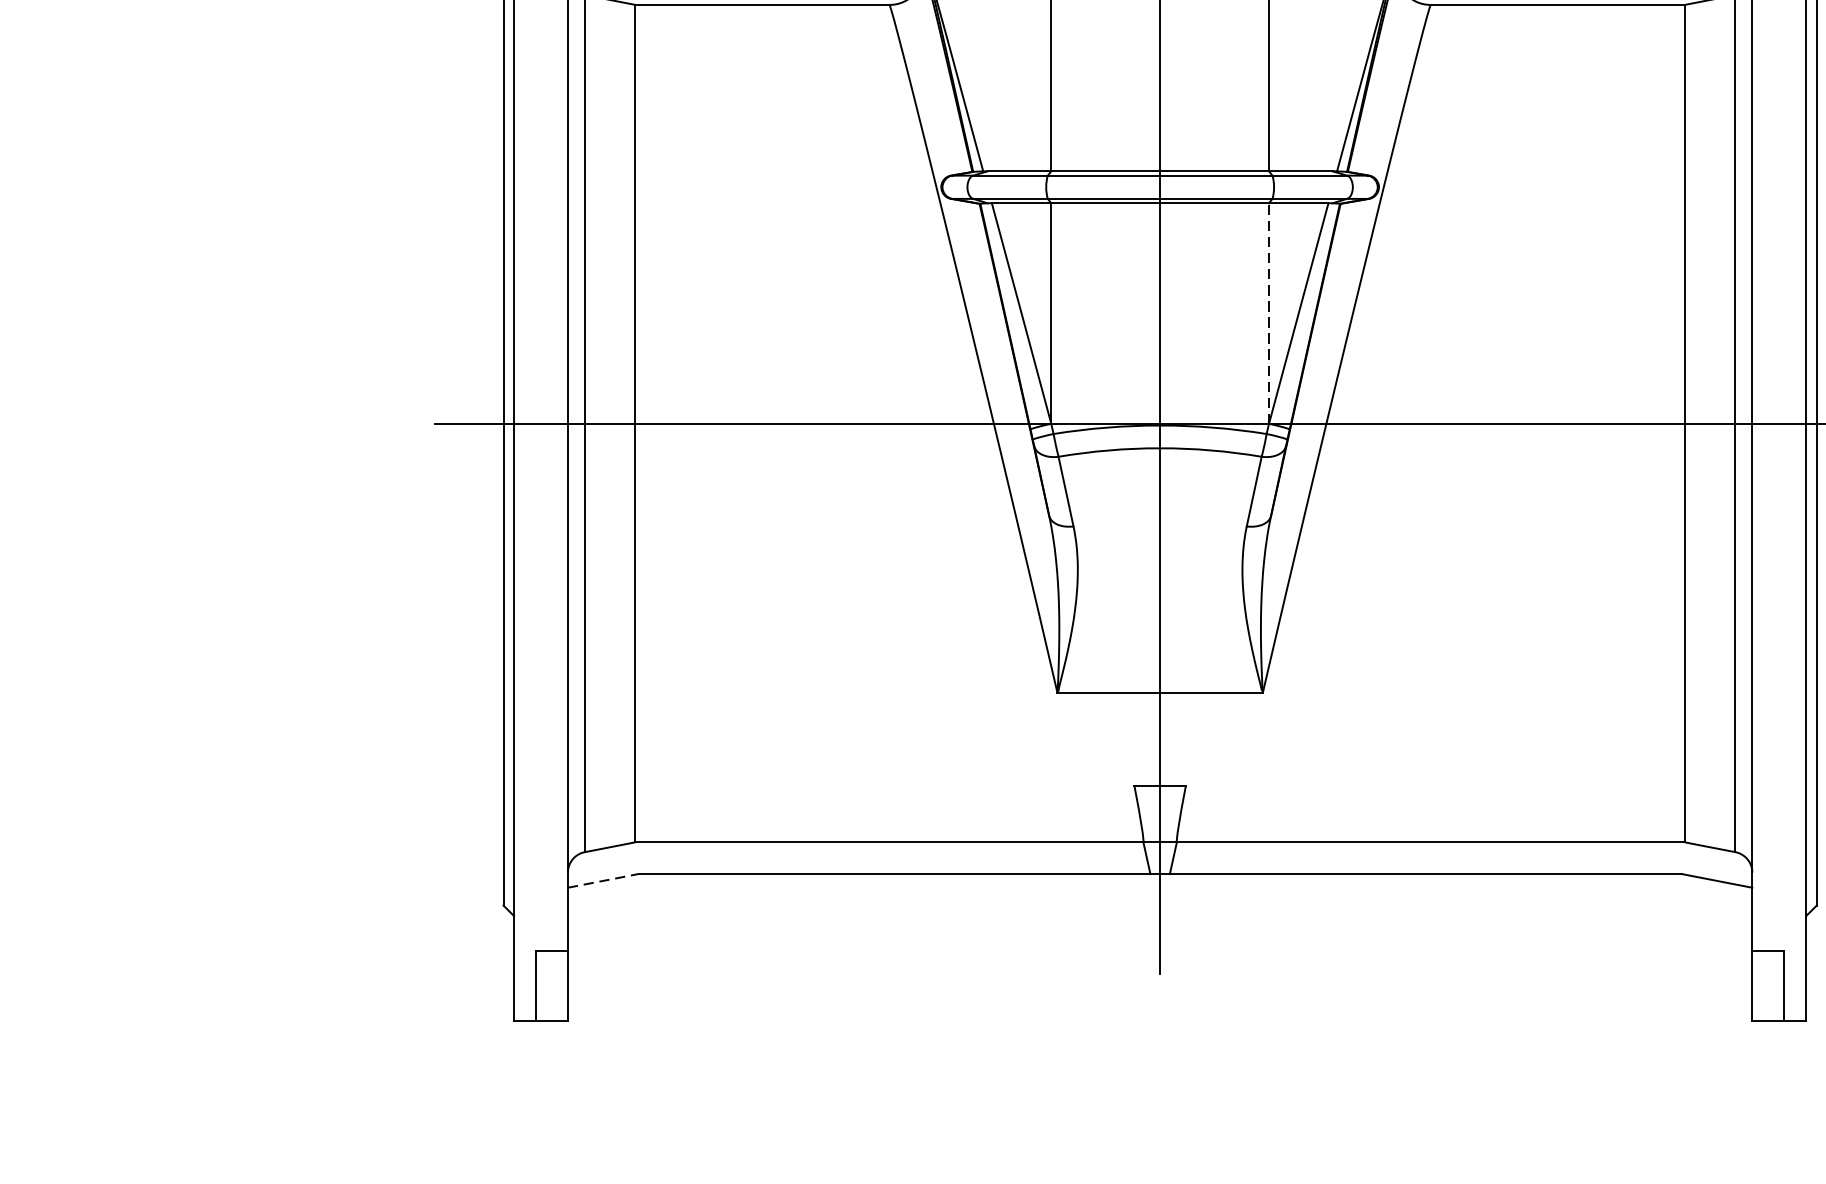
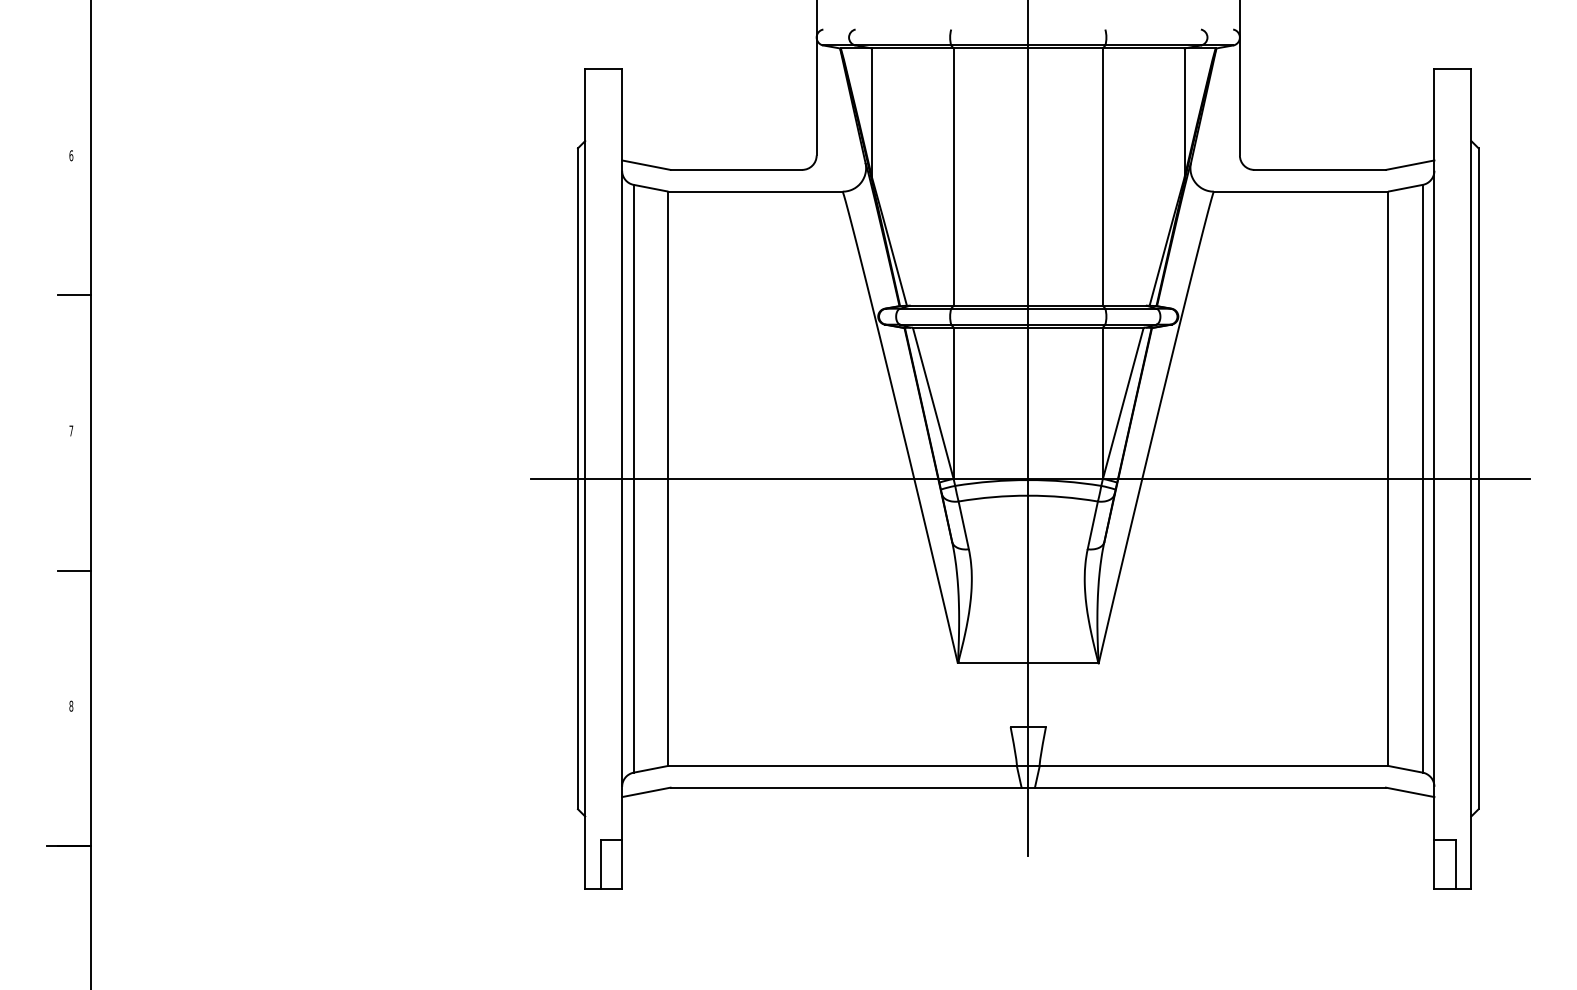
line: (1268, 313) -> (1102, 403), dashed -> solid
line: (603, 881) -> (646, 792), dashed -> solid

